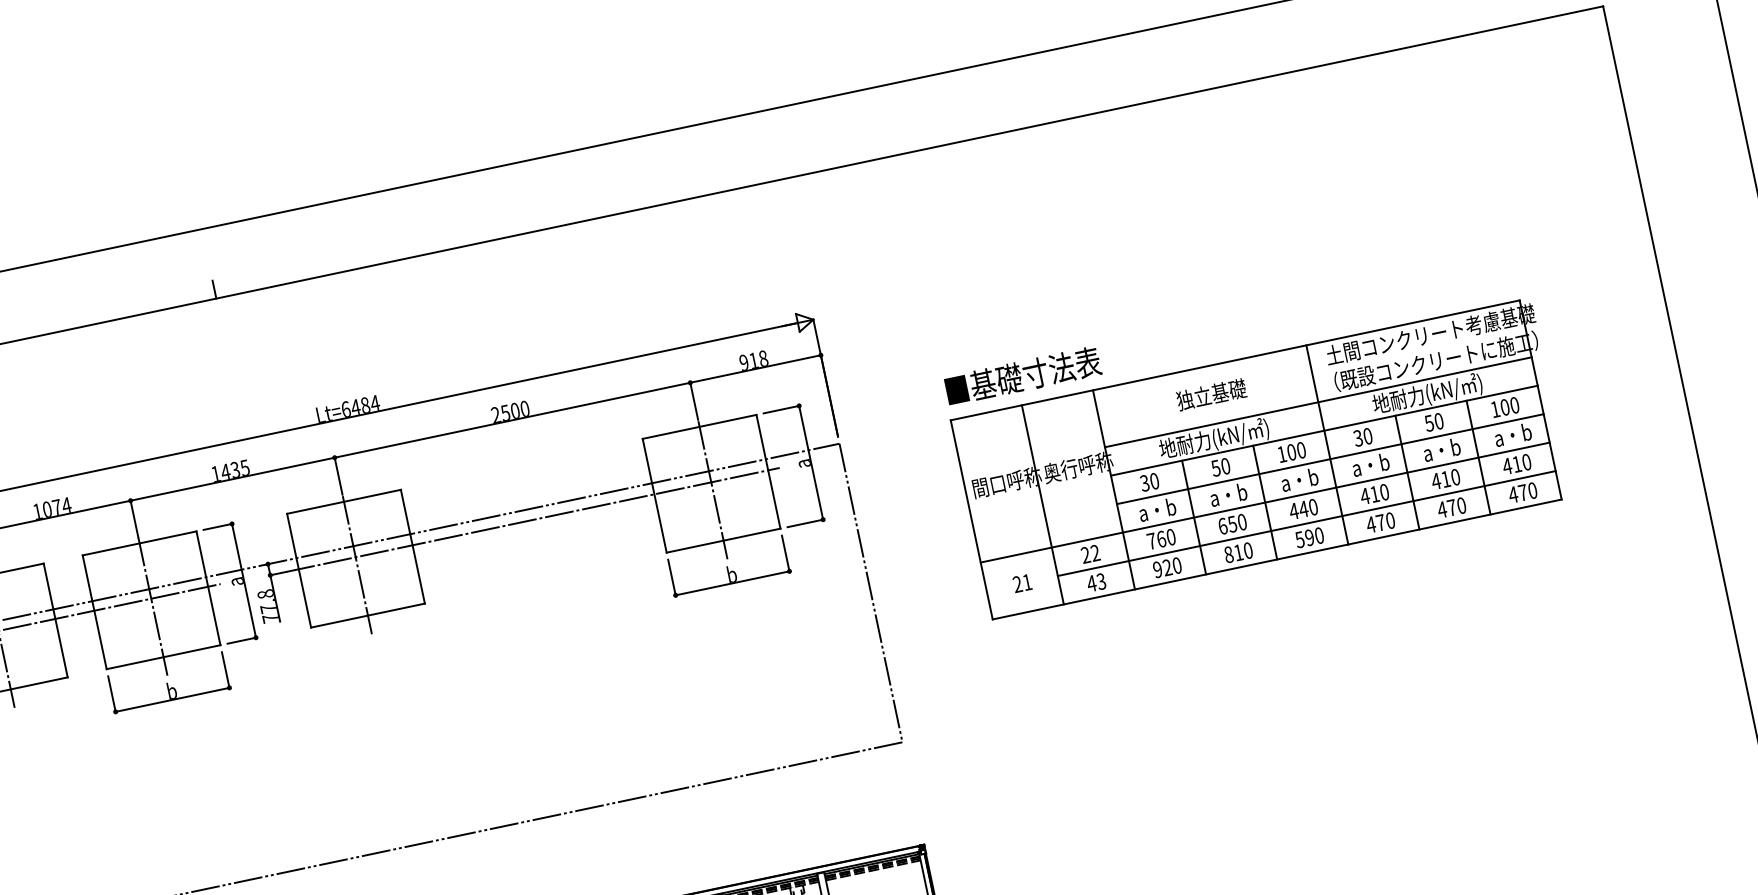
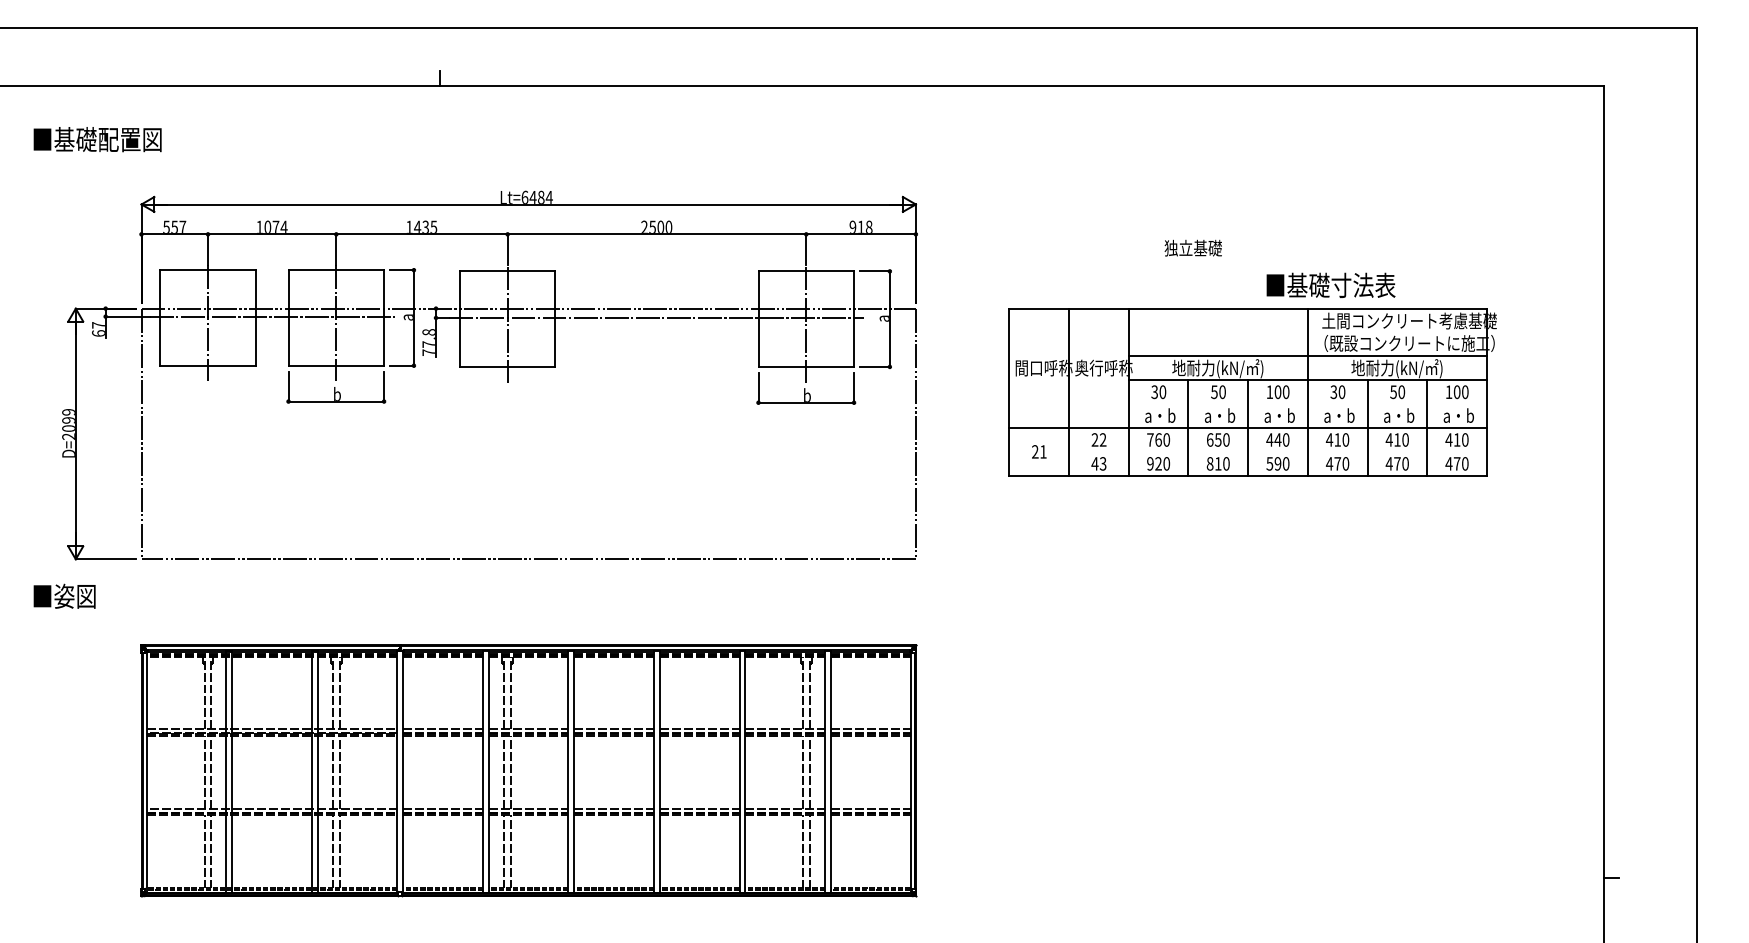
text: (1022, 375) -> (1330, 284), moved
text: (1210, 394) -> (1192, 247), moved
line: (1329, 459) -> (1307, 404), removed
line: (1307, 522) -> (1278, 451), removed

